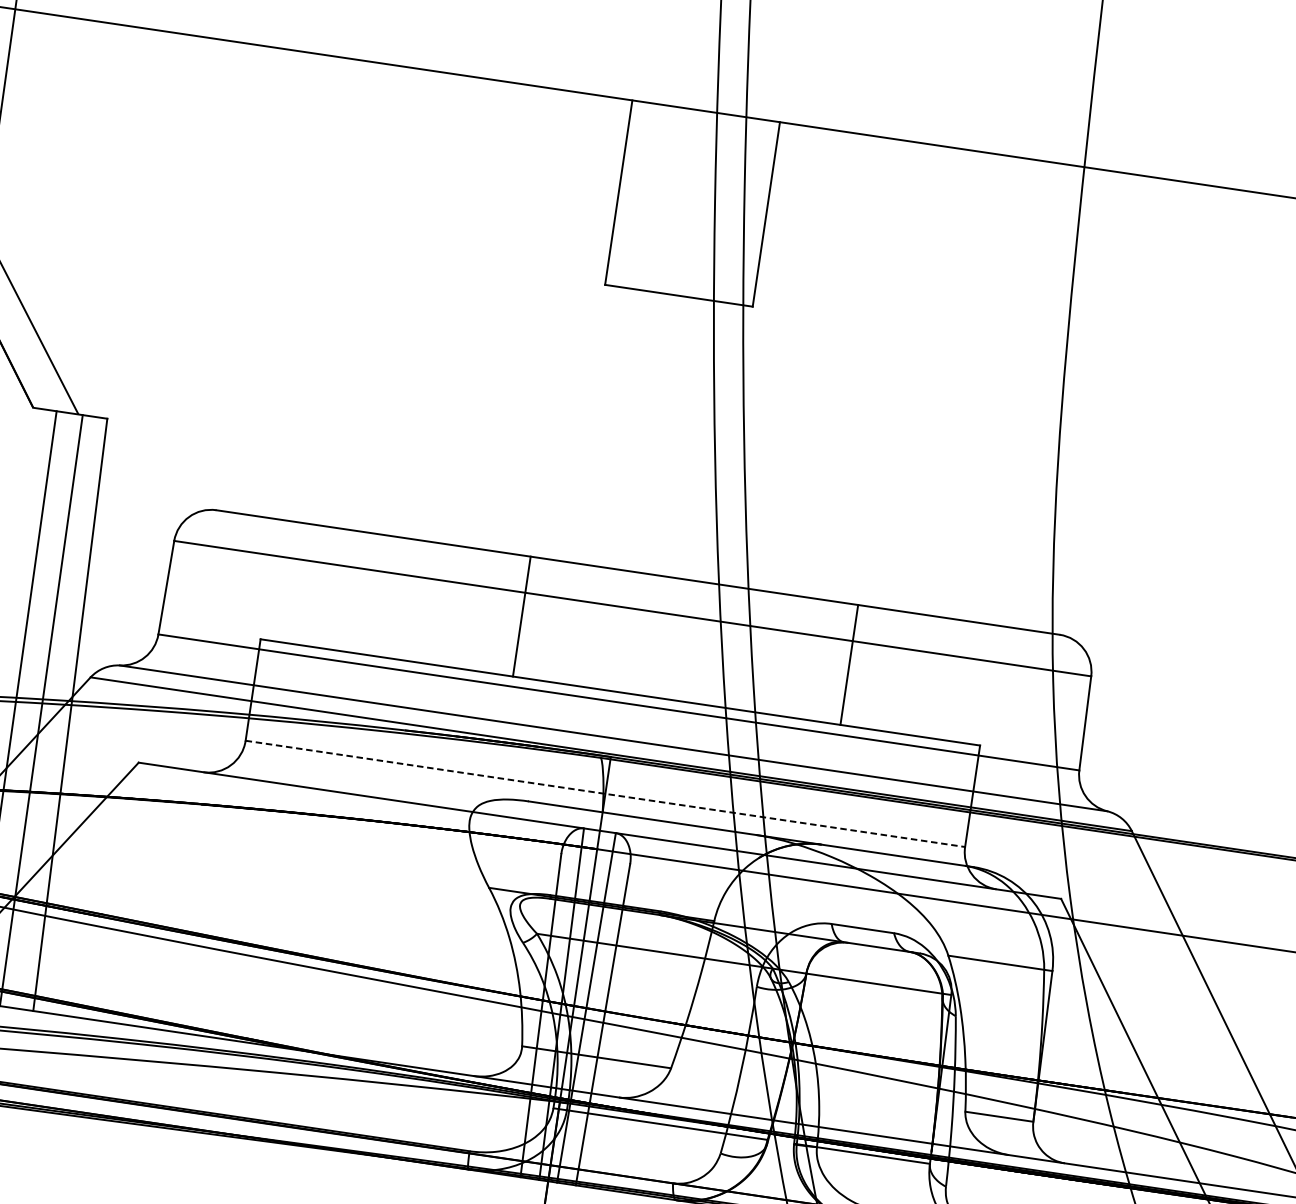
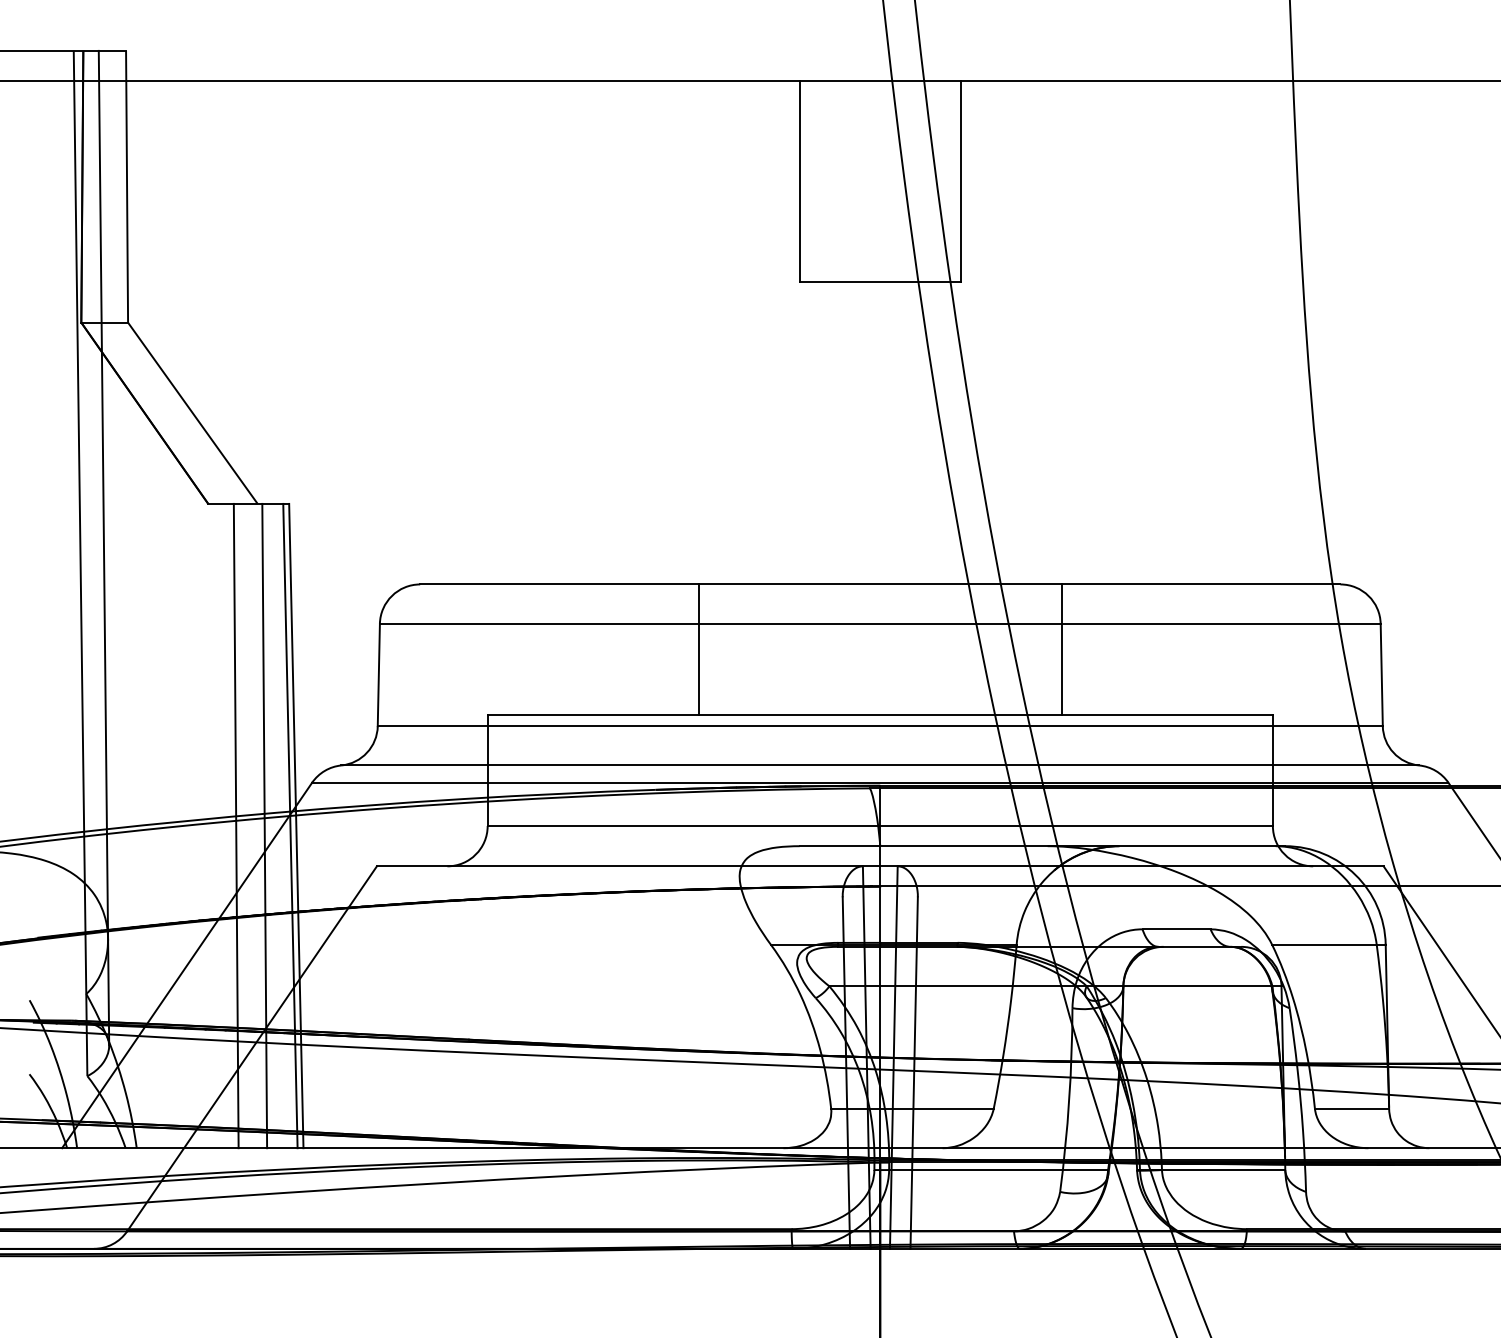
line: (522, 616) -> (699, 649), moved
line: (849, 664) -> (1061, 649), moved
line: (65, 713) -> (290, 825), added
line: (605, 794) -> (880, 826), dashed -> solid

